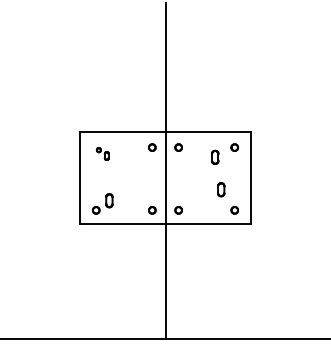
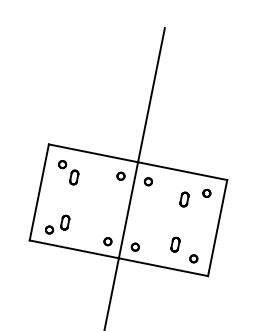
part: (102, 153) -> (67, 172), size x1.67
part: (221, 189) -> (175, 244), moved

